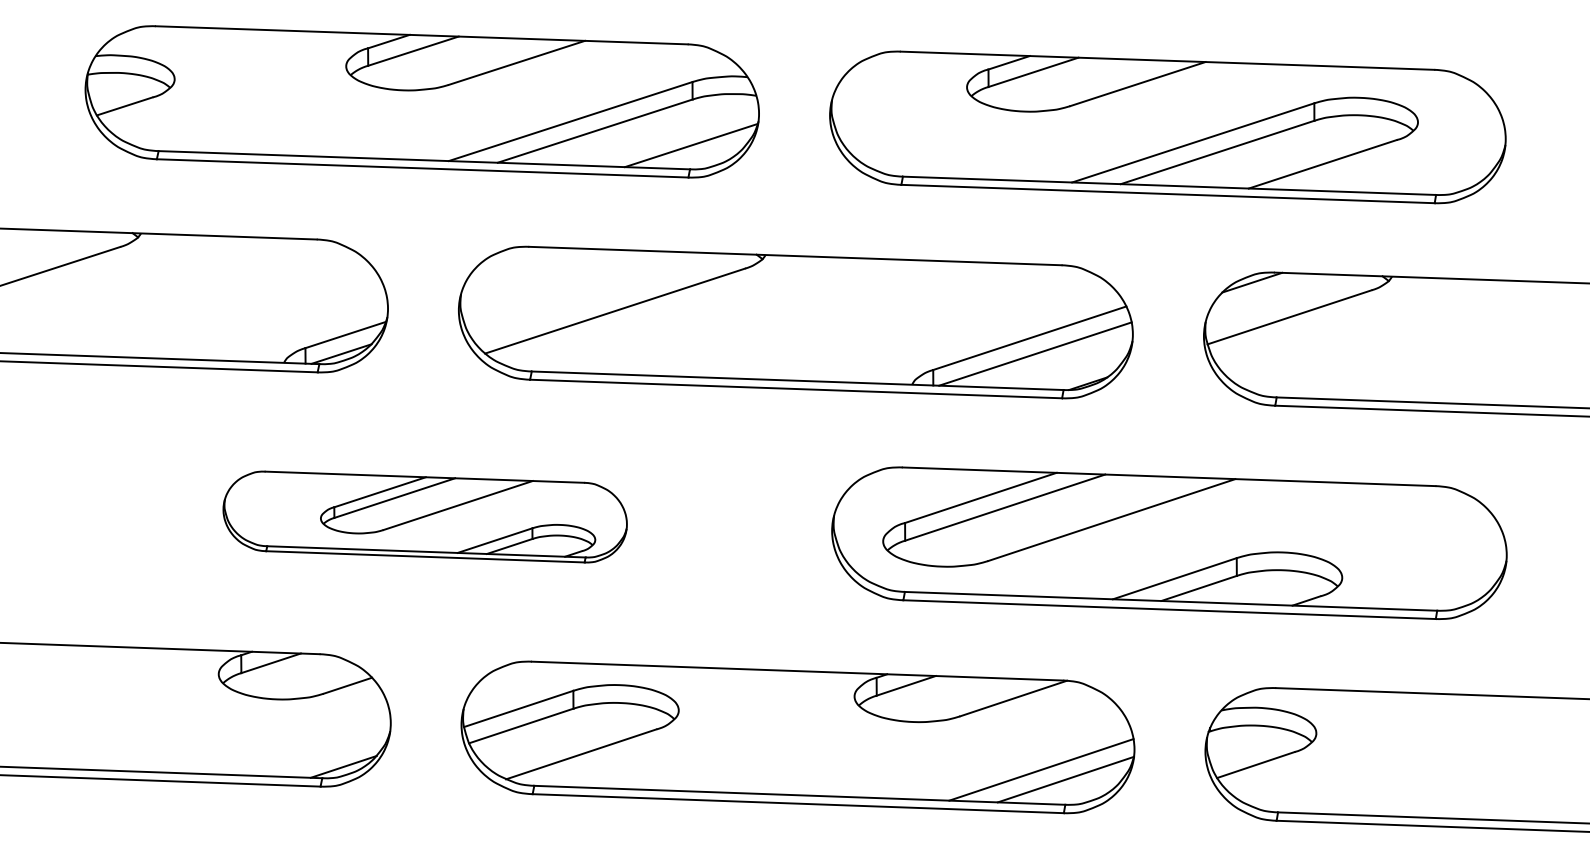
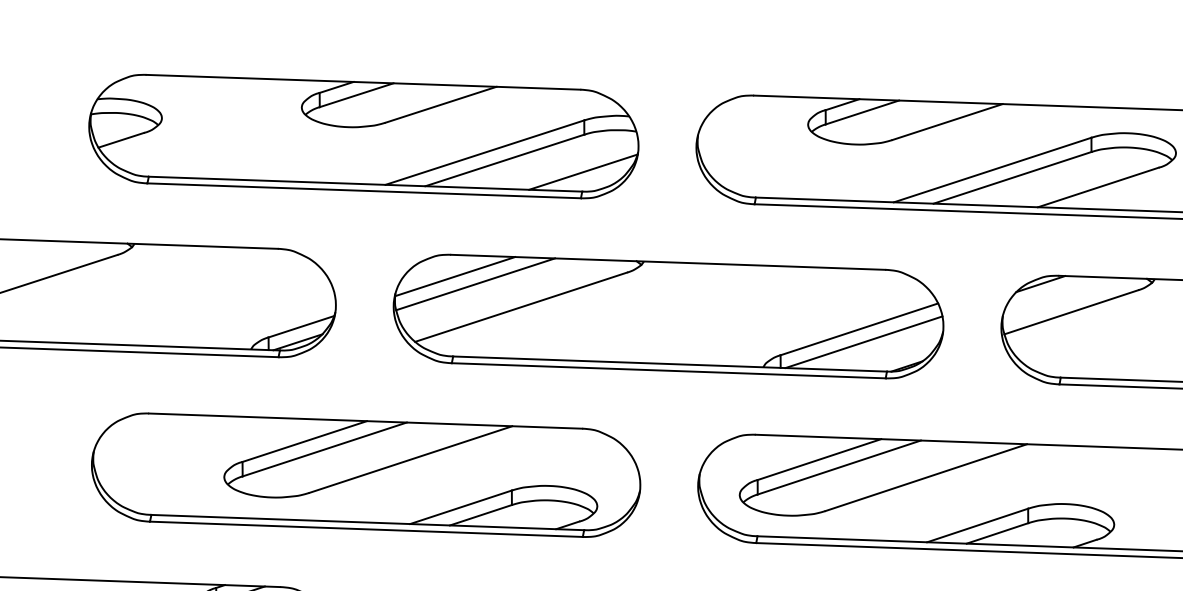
line: (533, 273) -> (454, 276), added
line: (558, 282) -> (474, 283), added
part: (425, 516) -> (366, 474), size x1.67

